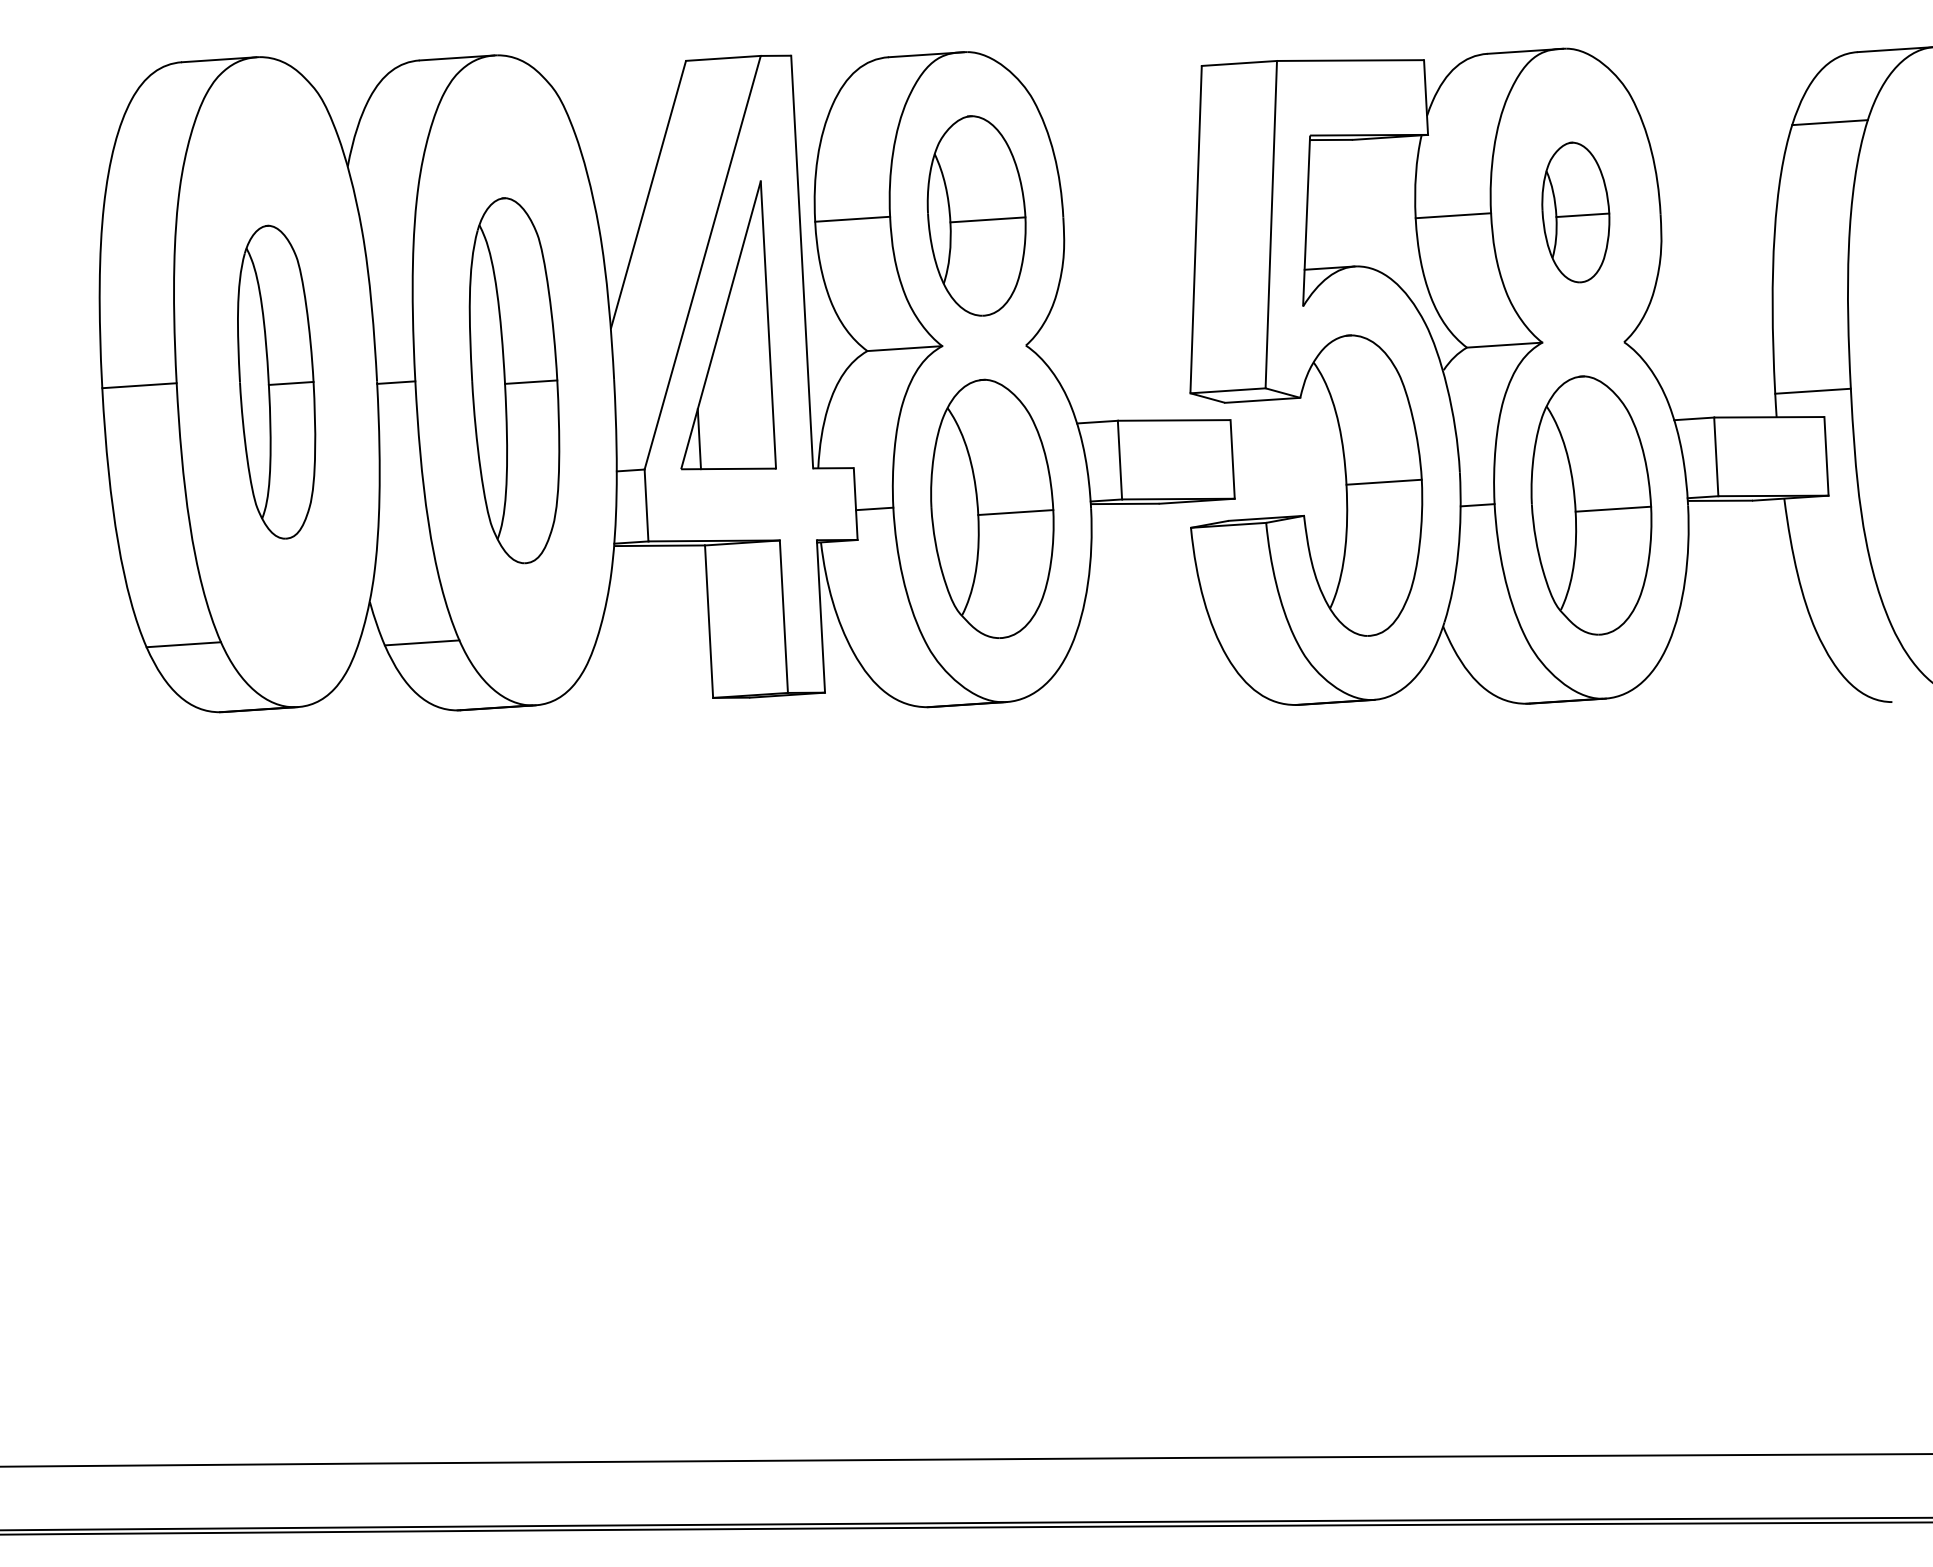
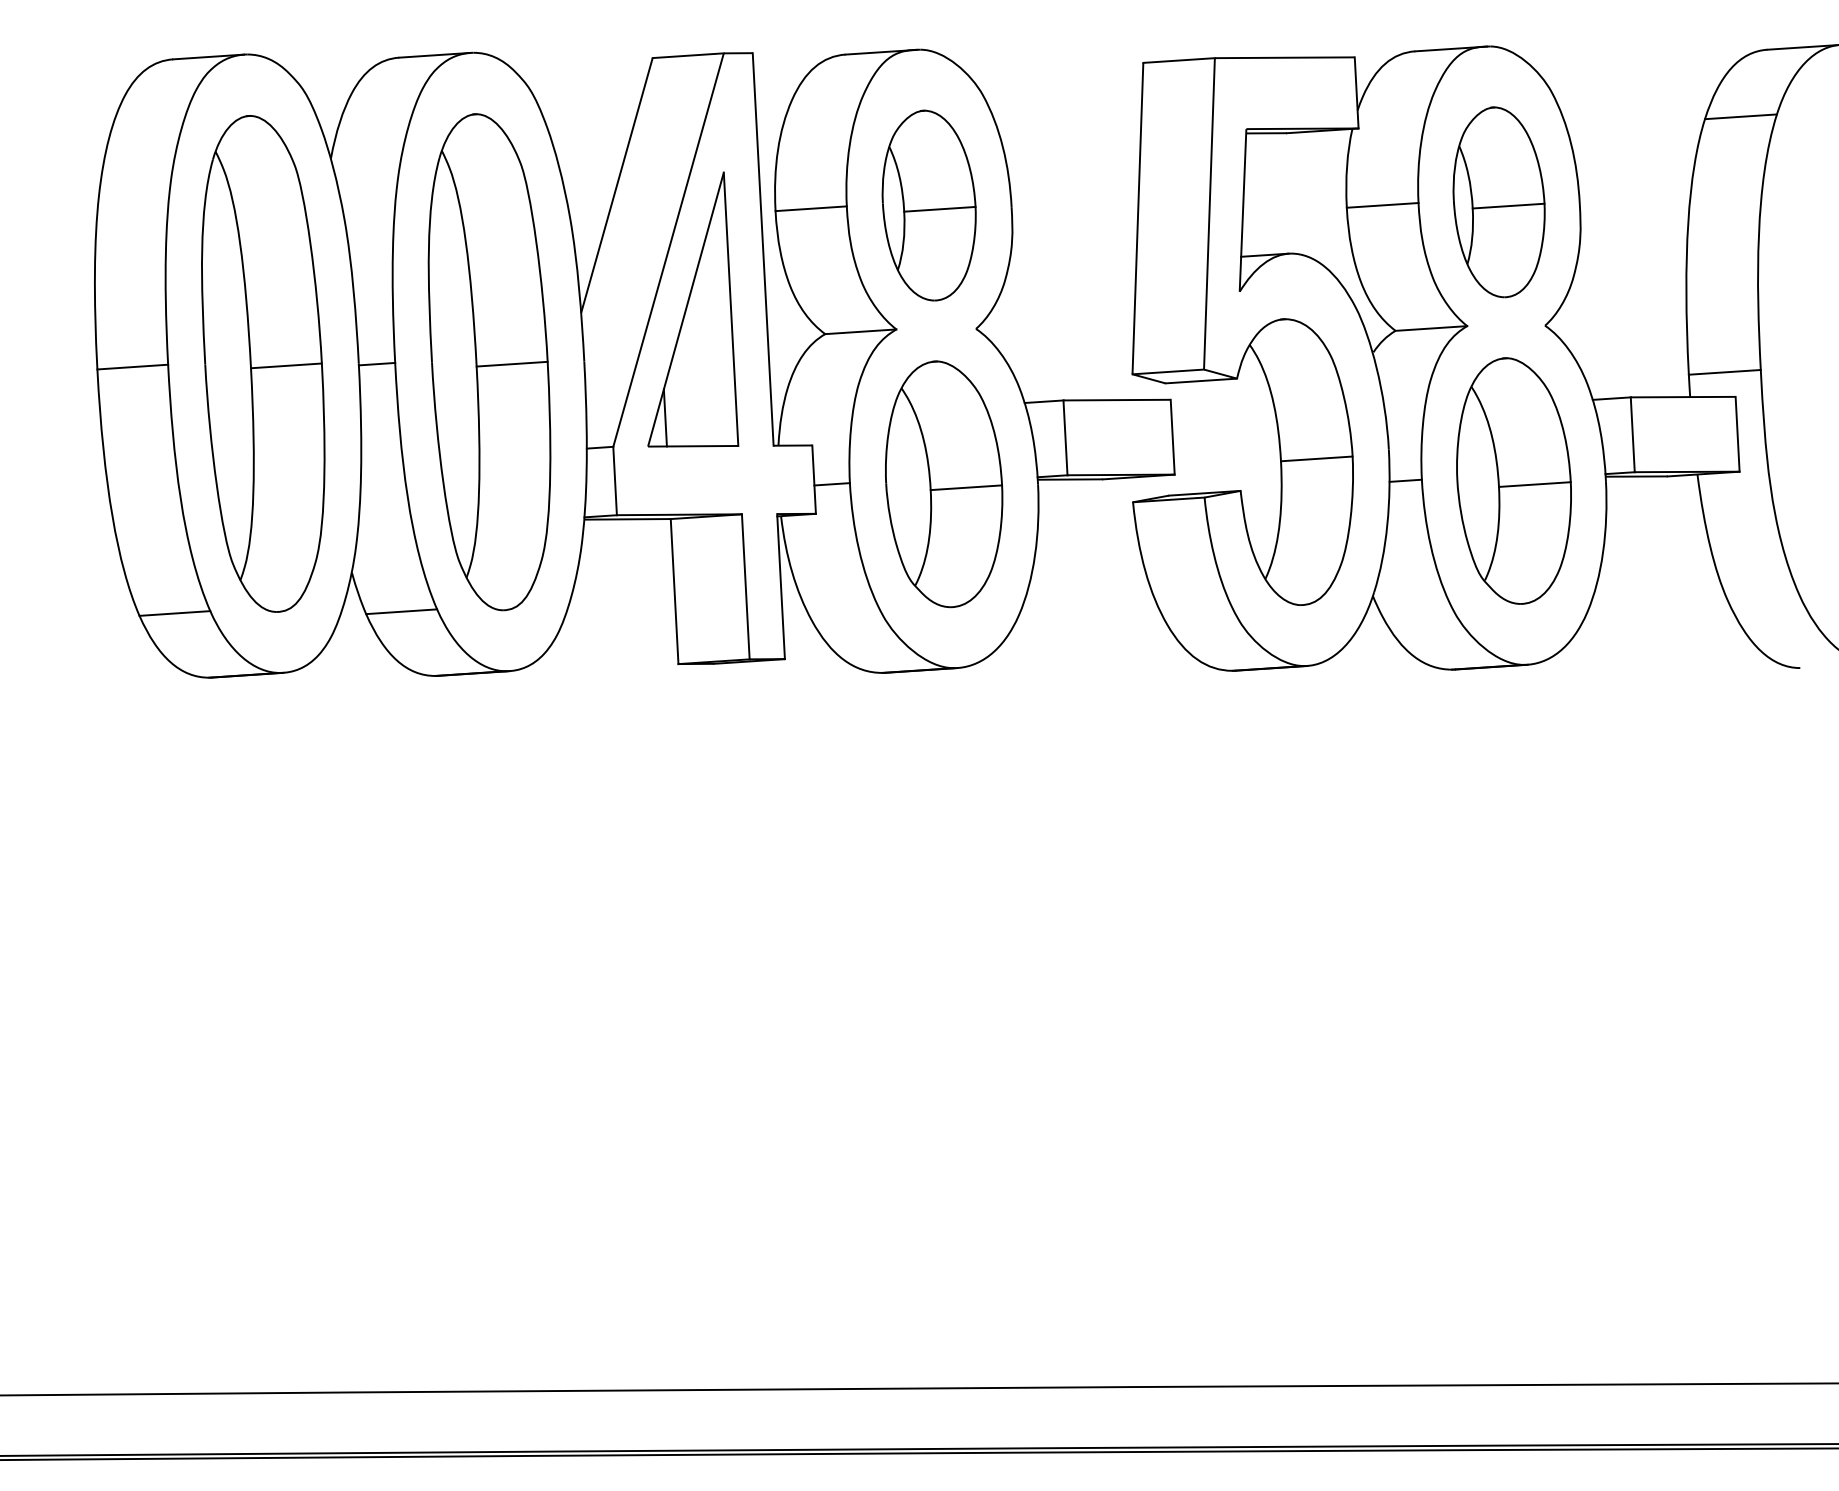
part: (1575, 212) -> (1498, 202), size x1.43
part: (514, 380) -> (489, 362), size x1.43
part: (276, 381) -> (263, 363), size x1.67

